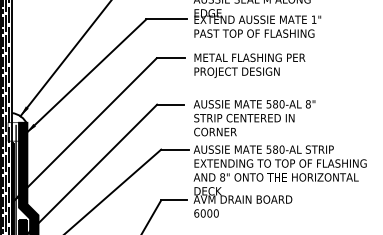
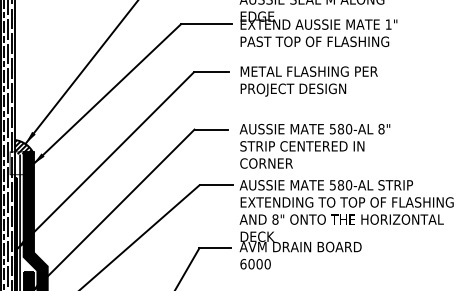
hatch: (18, 119) -> (23, 147), added

